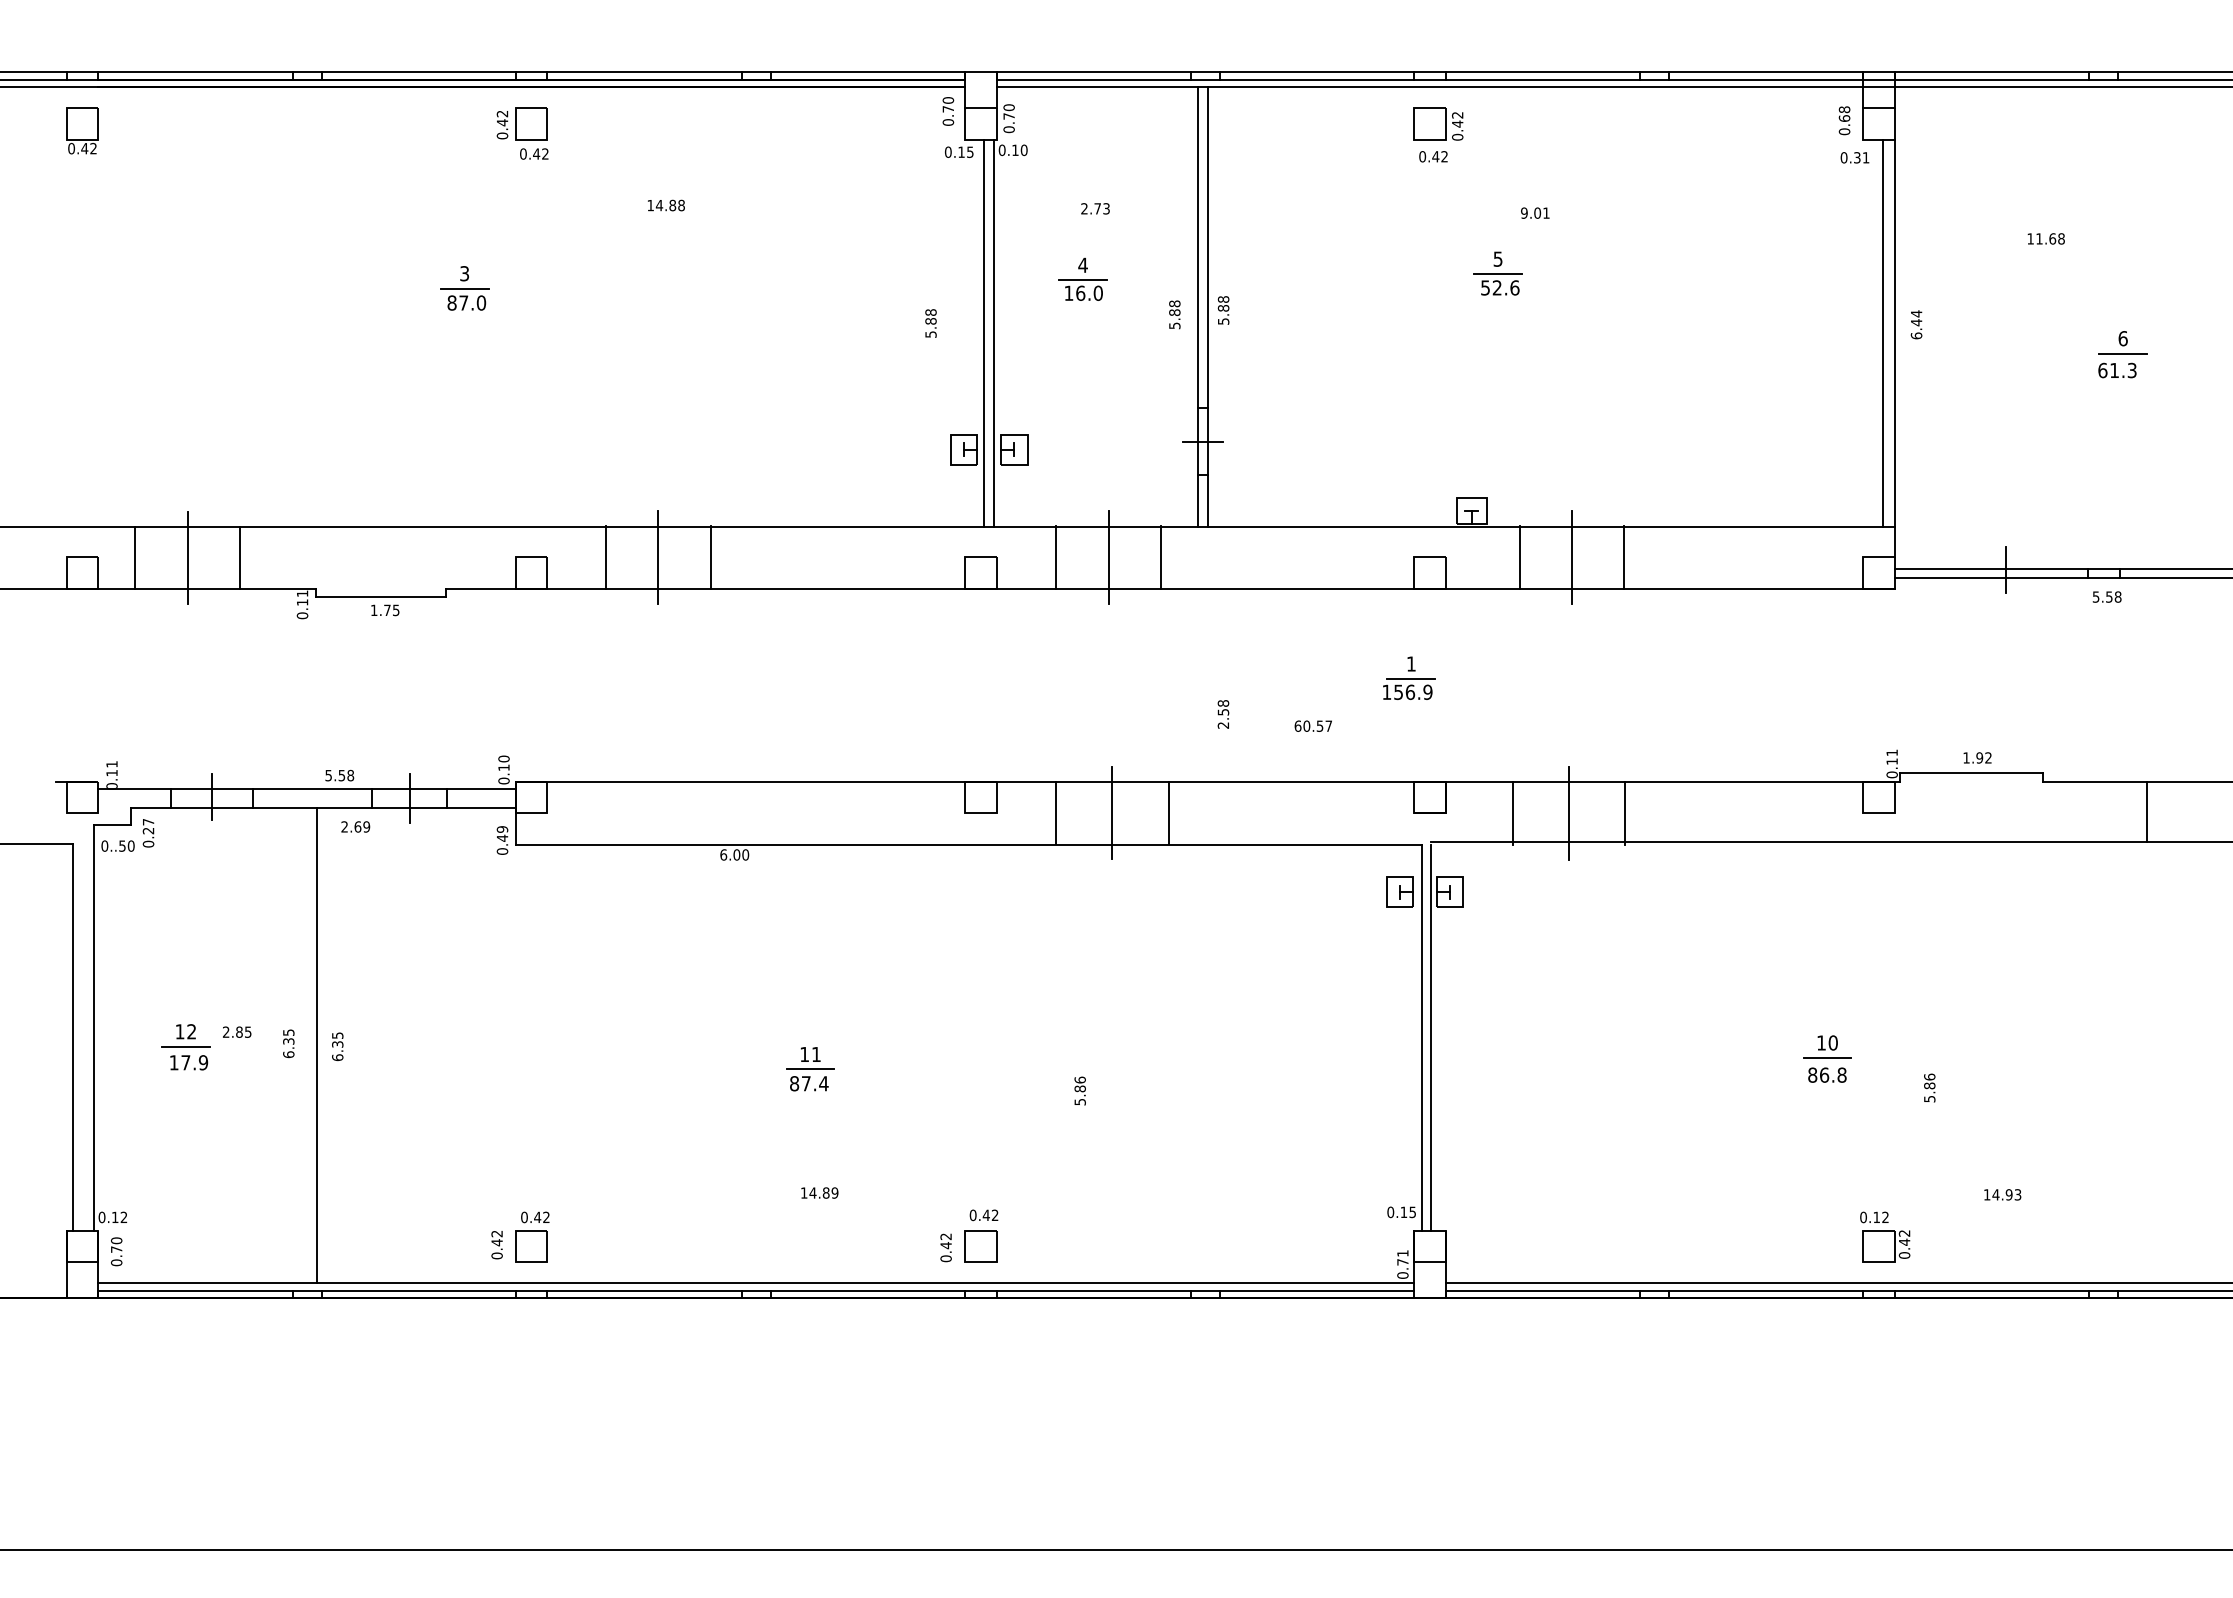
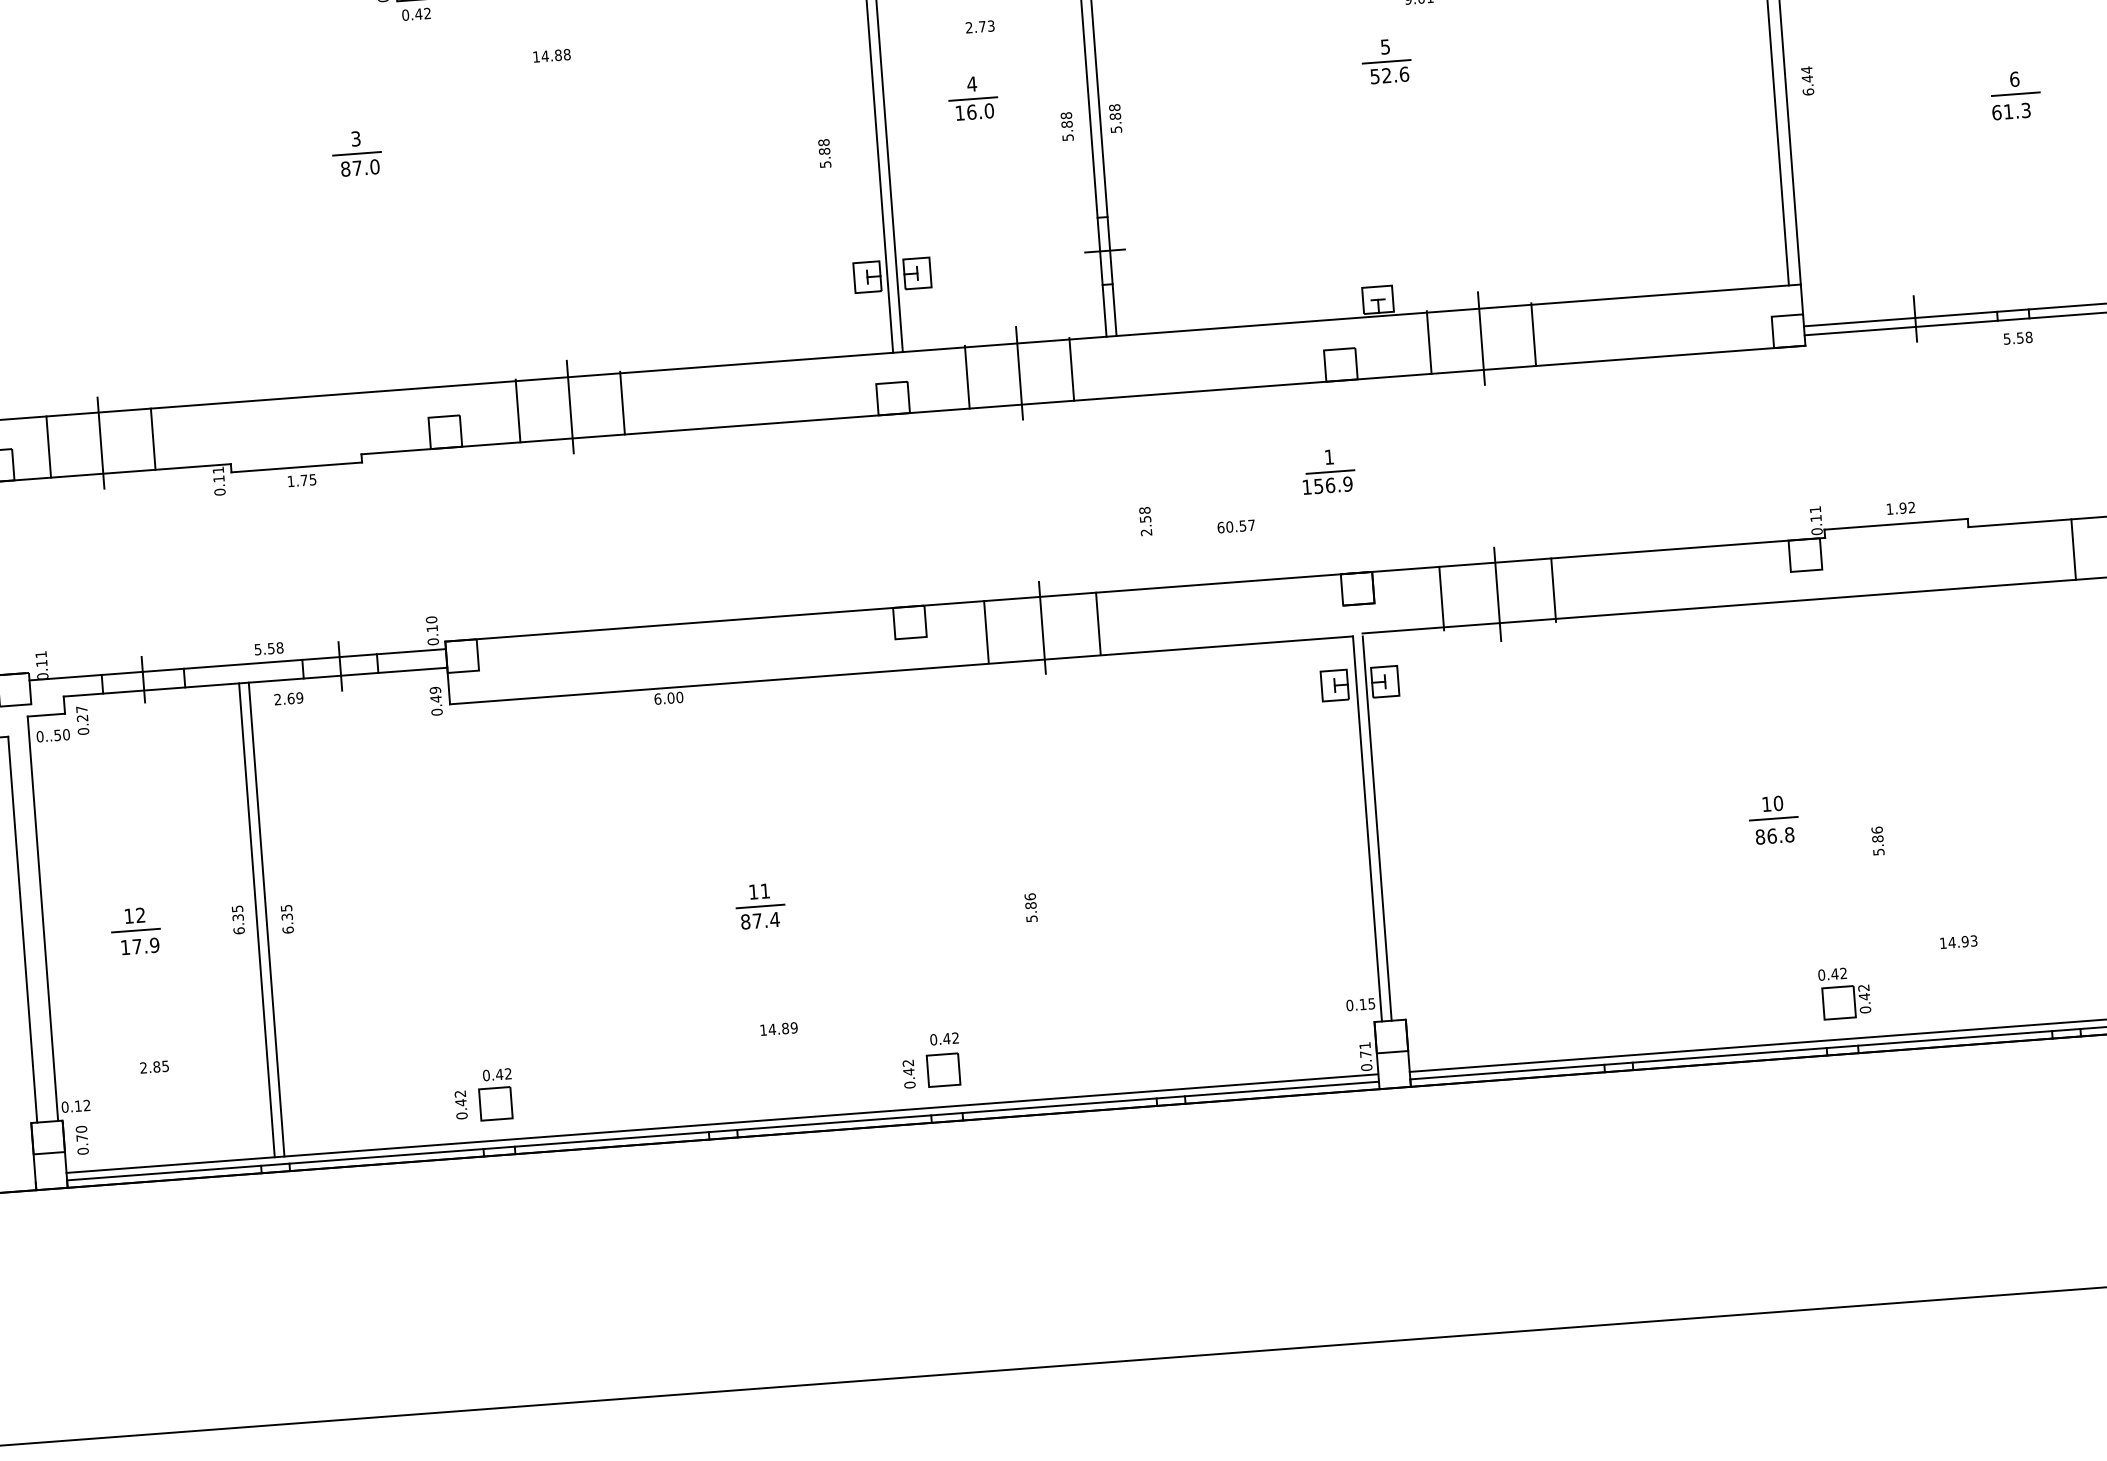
text: (237, 1031) -> (154, 1066), moved
line: (307, 1045) -> (257, 920), added
text: (1876, 1216) -> (1834, 973), 0.12 -> 0.42

